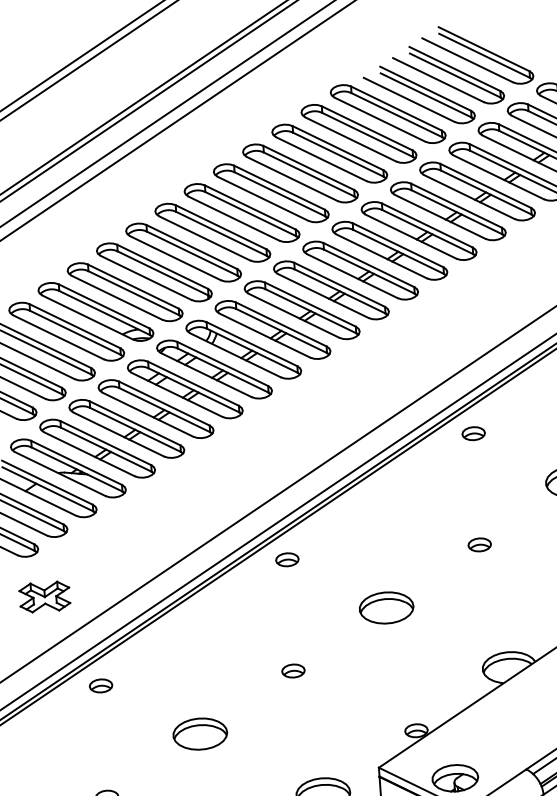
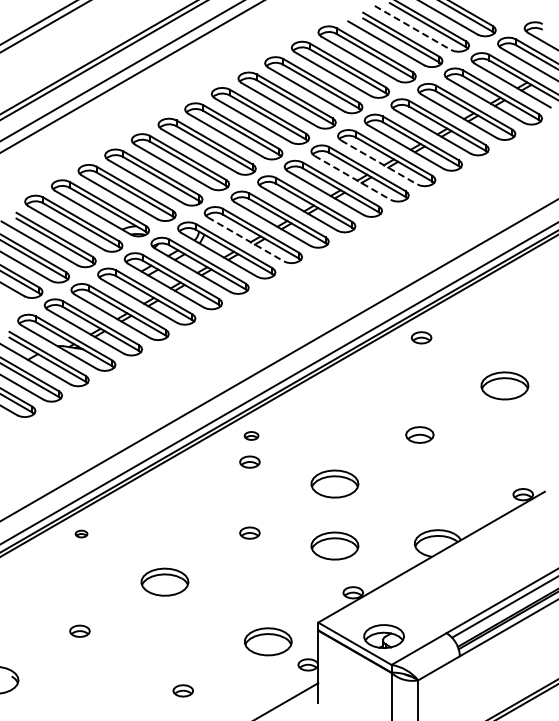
line: (439, 80) -> (413, 28), solid -> dashed
line: (411, 236) -> (379, 162), solid -> dashed
line: (381, 257) -> (352, 178), solid -> dashed
line: (265, 335) -> (246, 239), solid -> dashed
part: (479, 544) -> (419, 434), size x1.4
part: (287, 559) -> (251, 435), size x0.7
part: (287, 589) -> (249, 461), added
part: (45, 596) -> (38, 452), removed
part: (391, 678) -> (334, 545), added
part: (100, 685) -> (81, 533), size x0.6

